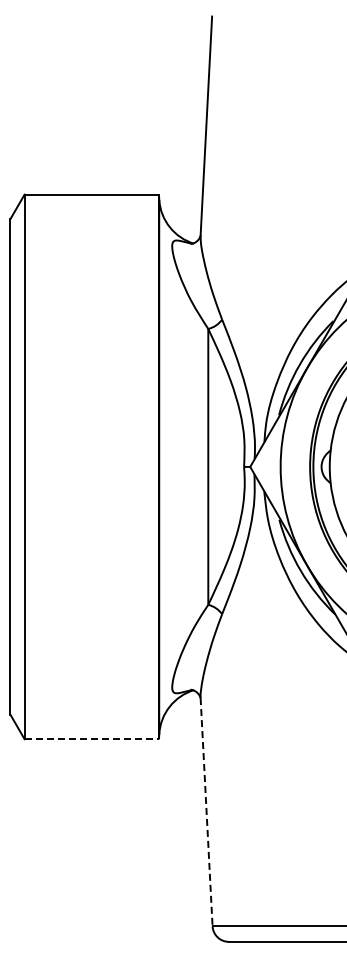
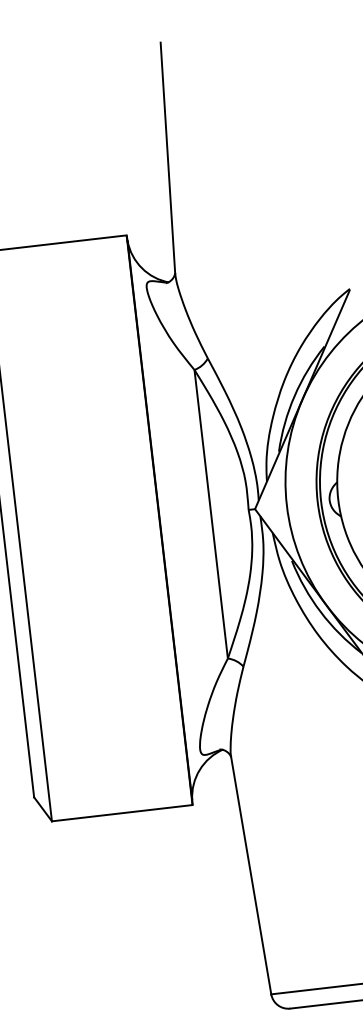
line: (92, 739) -> (123, 813), dashed -> solid
line: (206, 812) -> (251, 875), dashed -> solid

